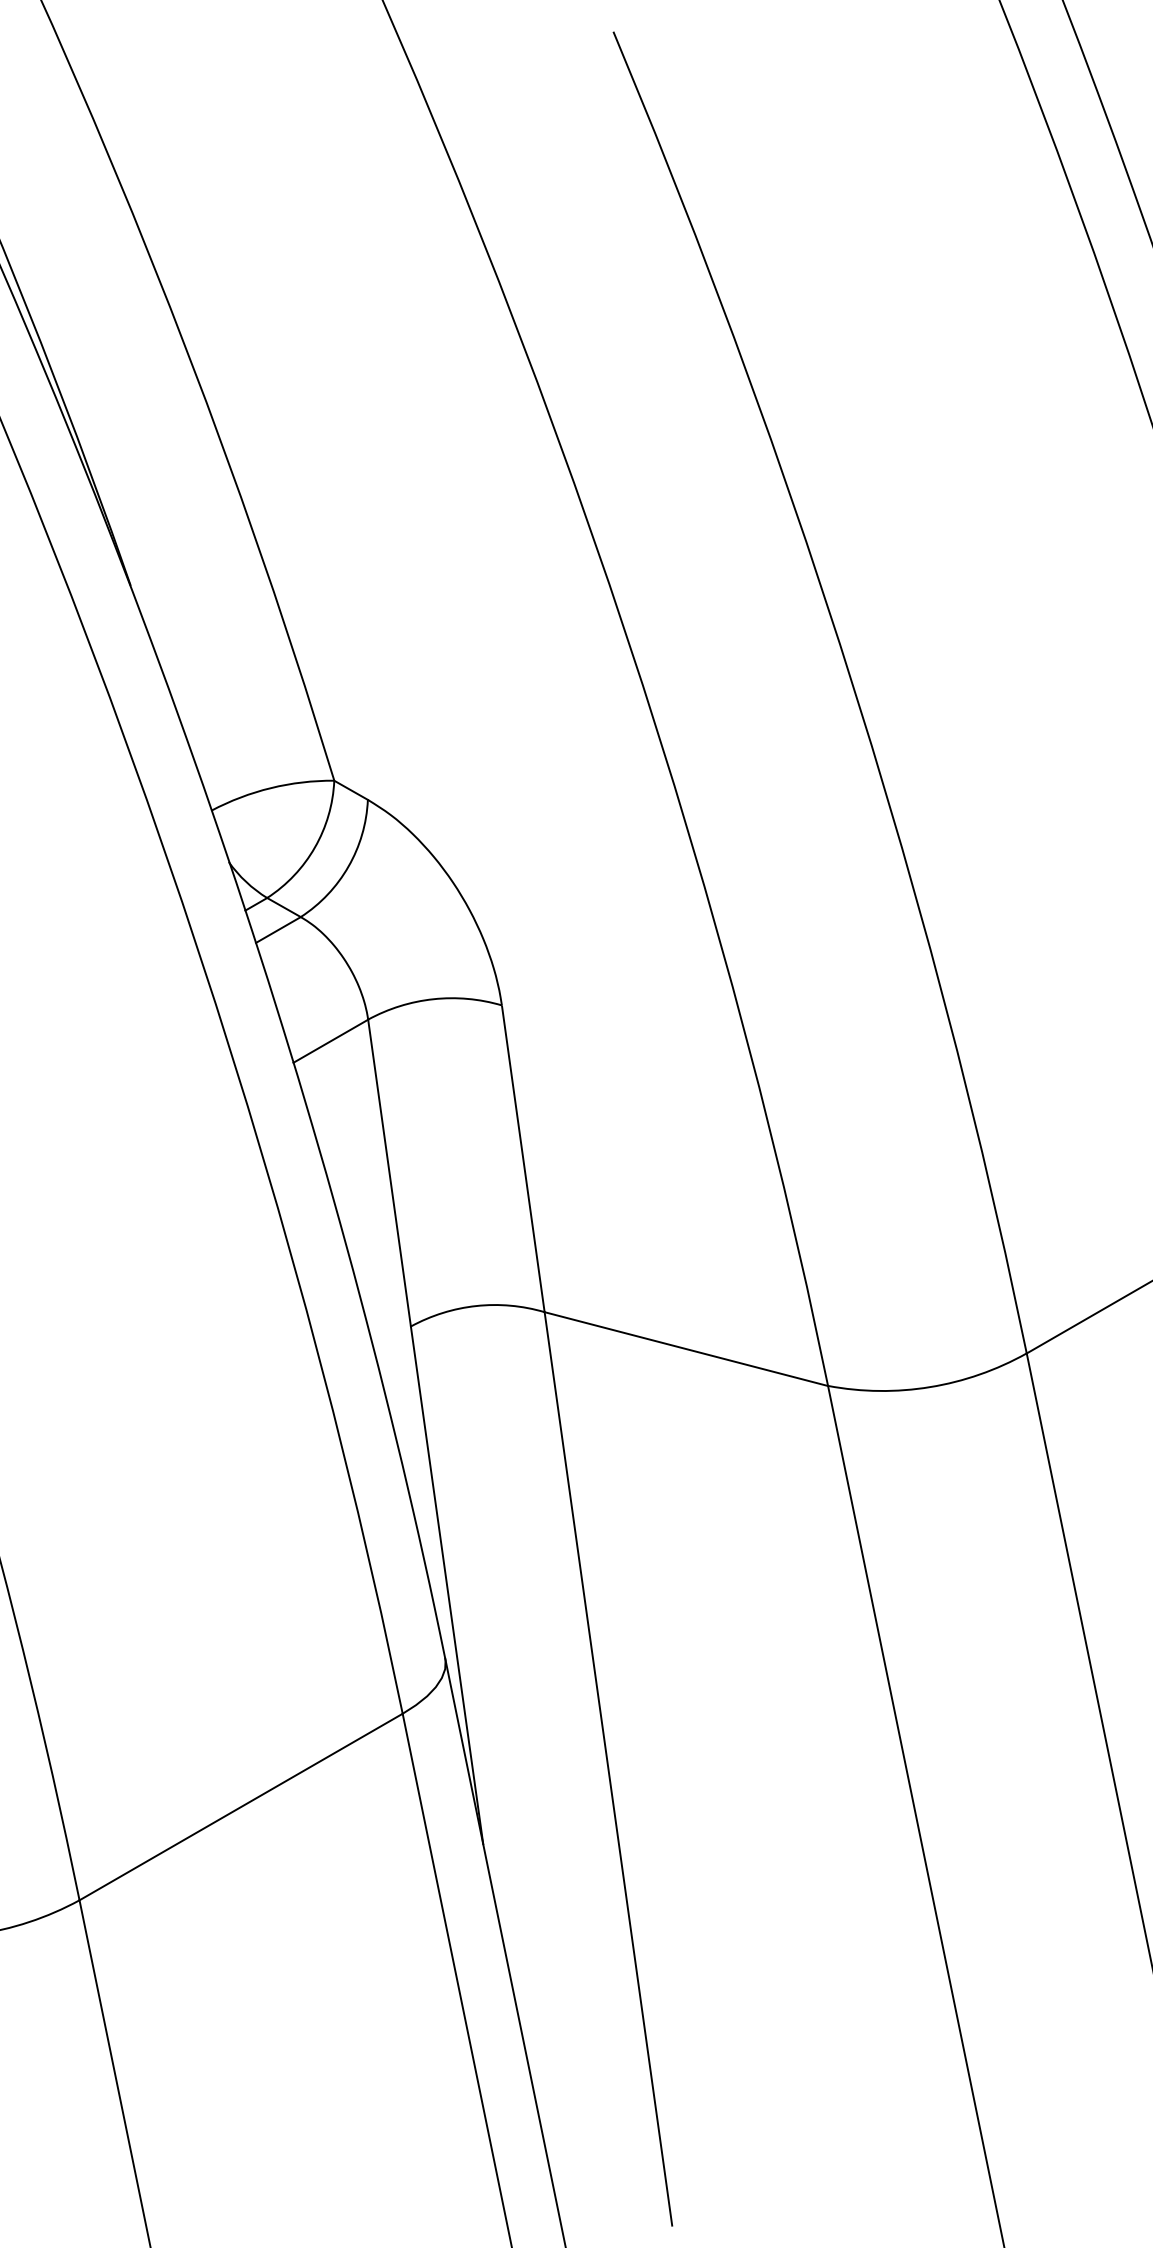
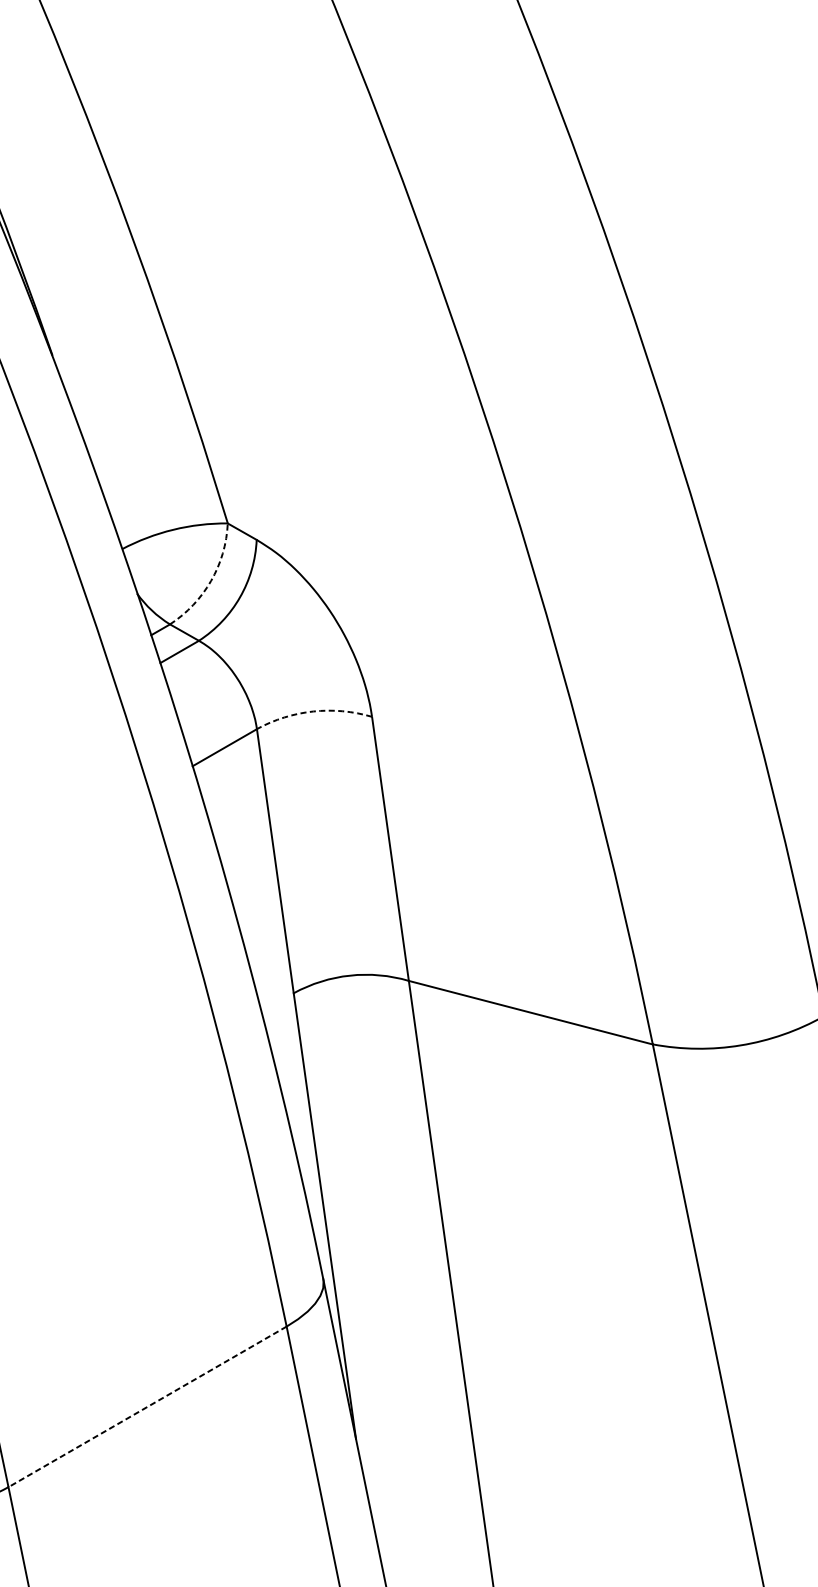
arc: (314, 847) -> (210, 580), solid -> dashed
arc: (433, 999) -> (313, 711), solid -> dashed
line: (241, 1807) -> (147, 1407), solid -> dashed

